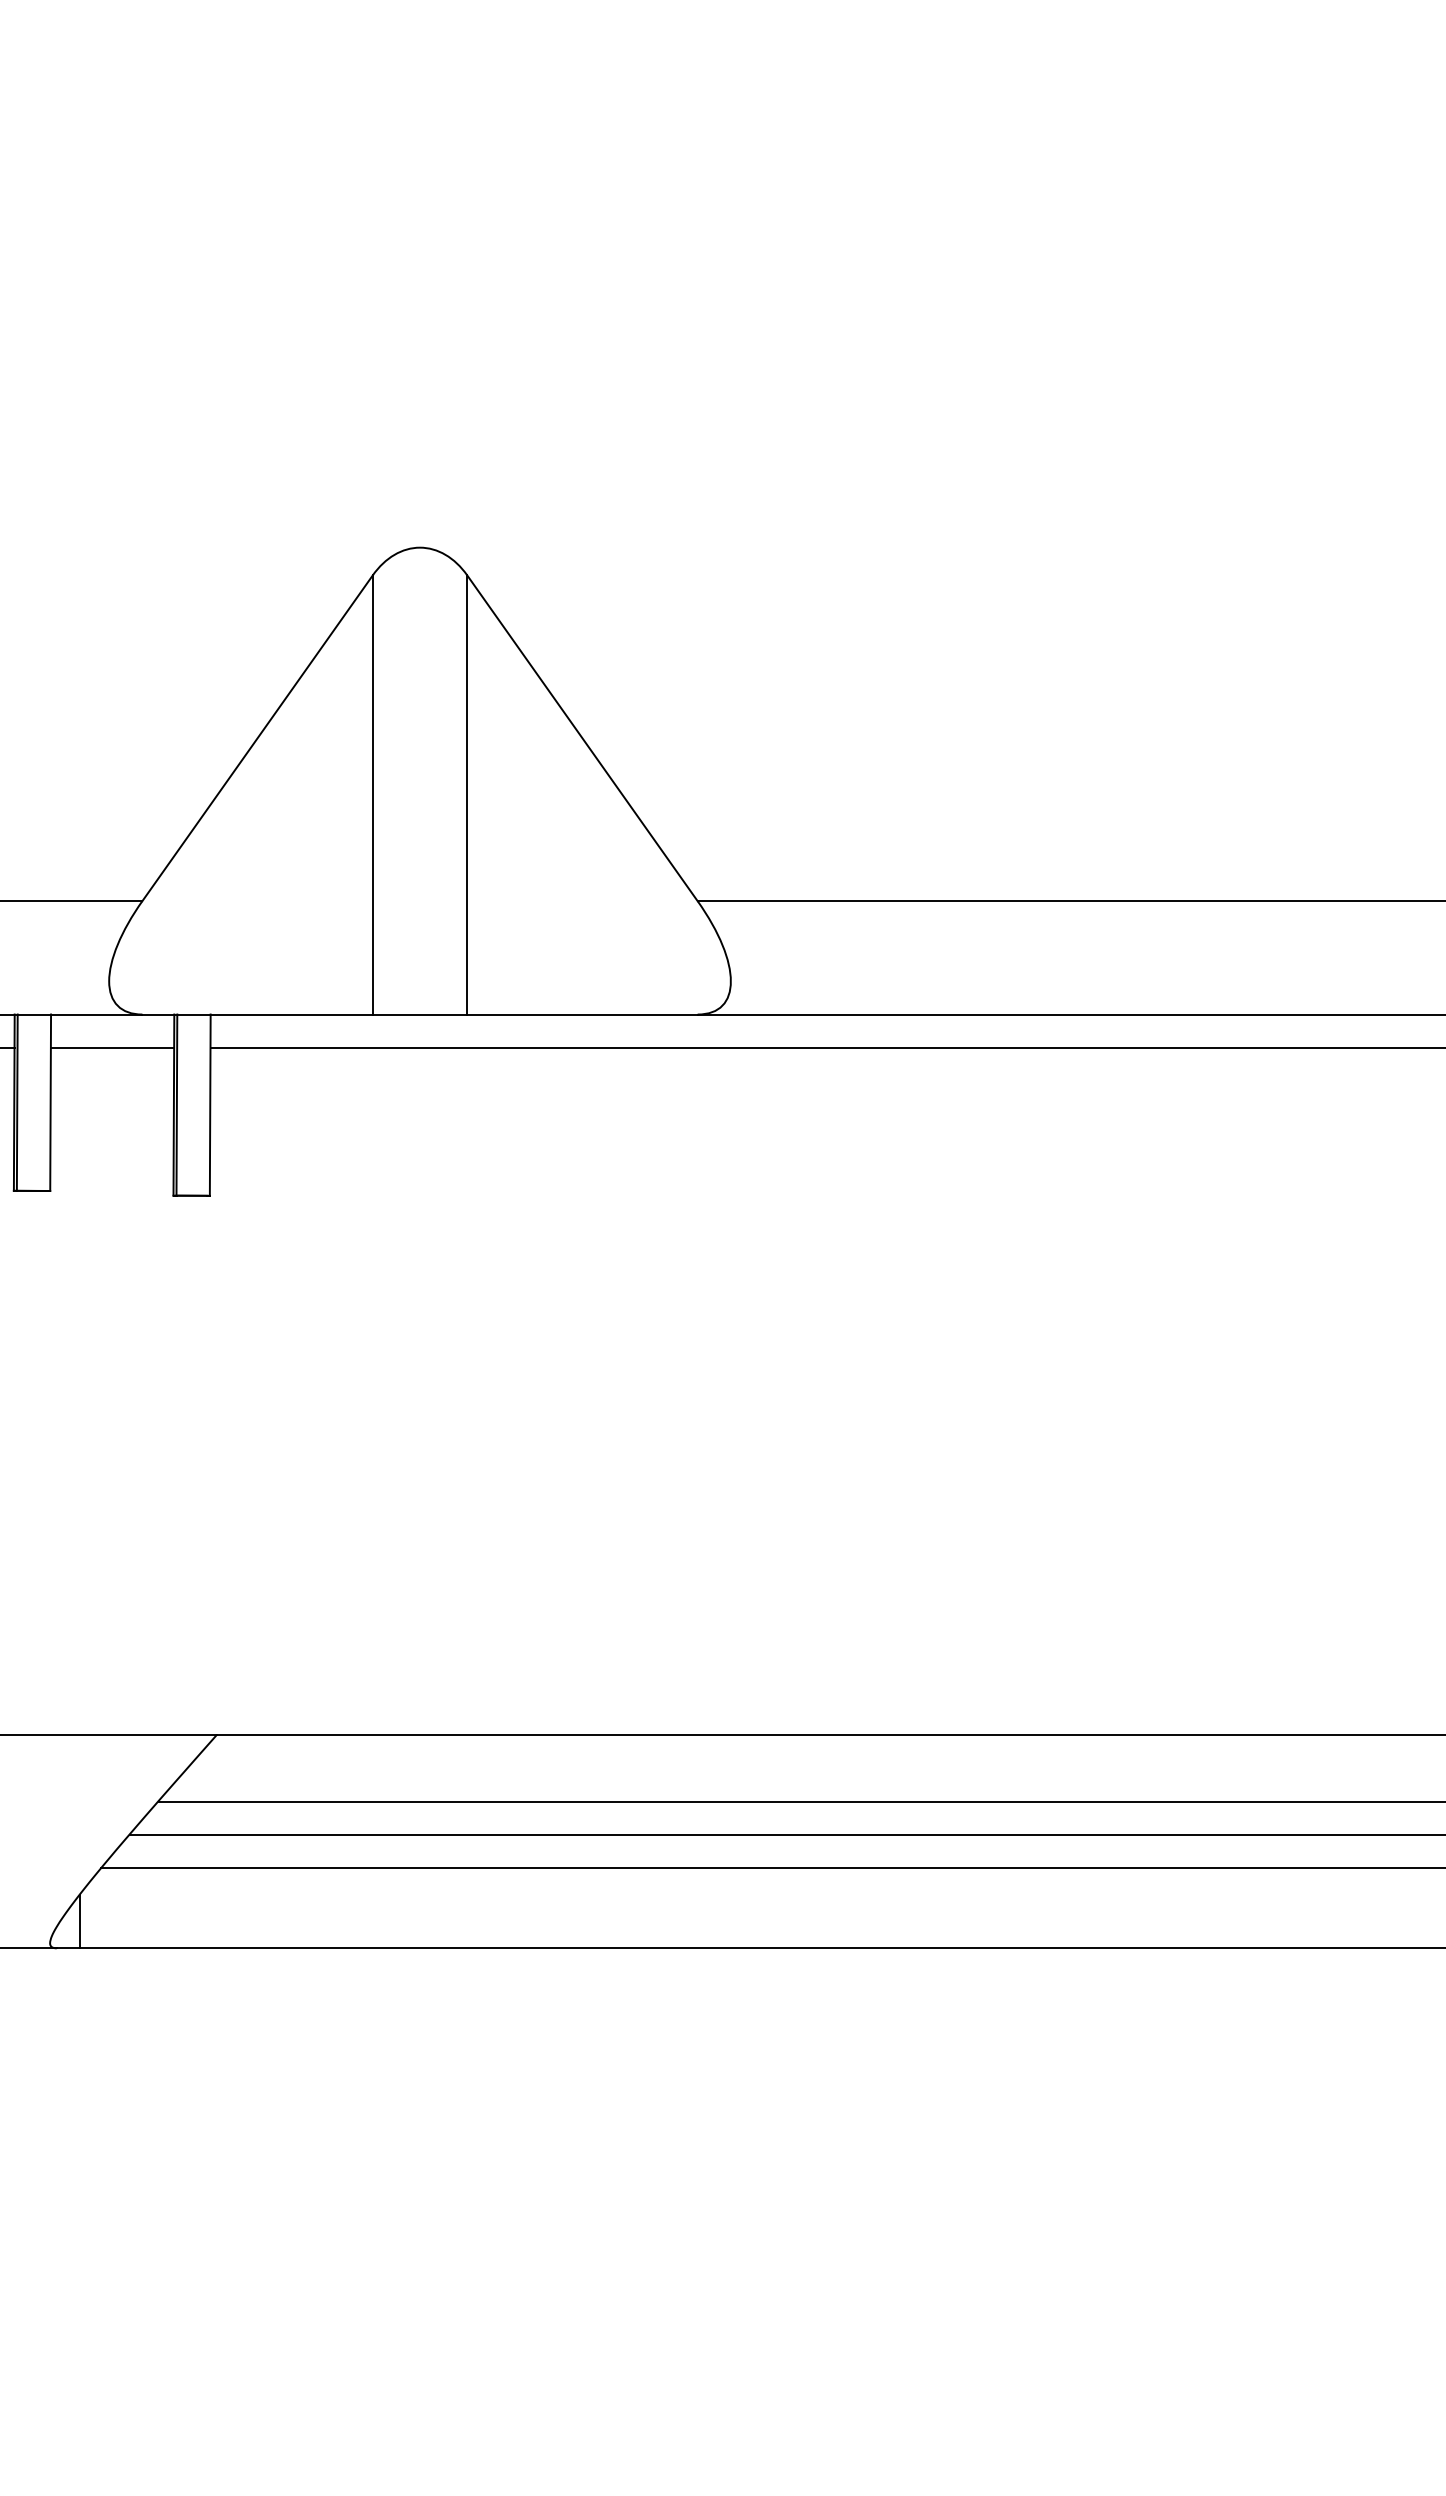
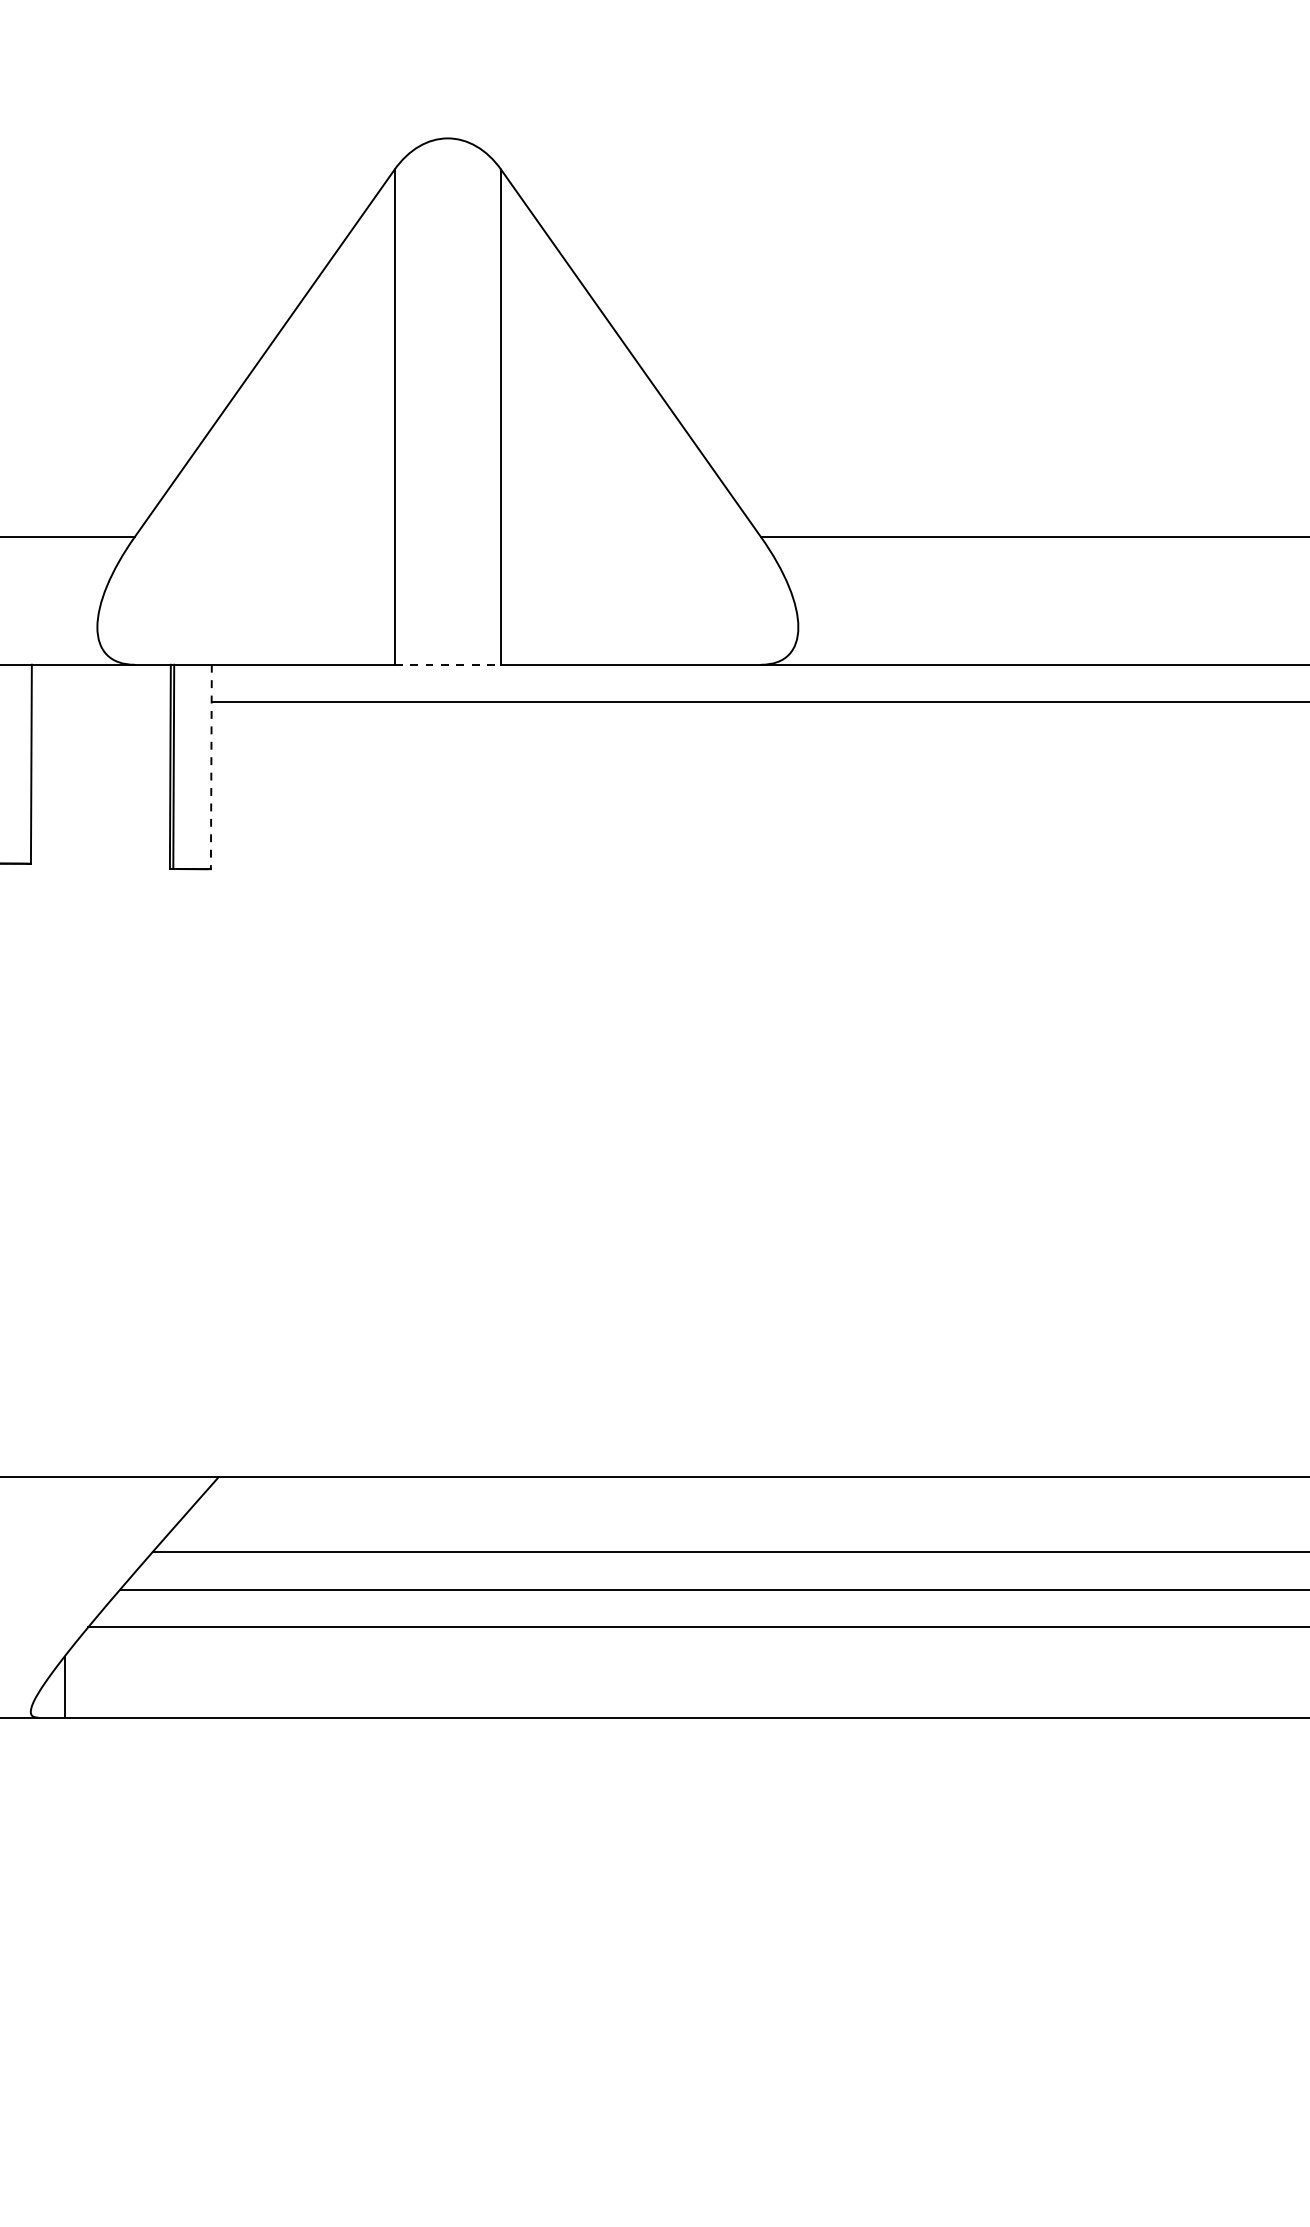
line: (420, 1014) -> (448, 664), solid -> dashed
line: (112, 1047) -> (101, 701), removed
line: (210, 1105) -> (211, 767), solid -> dashed

